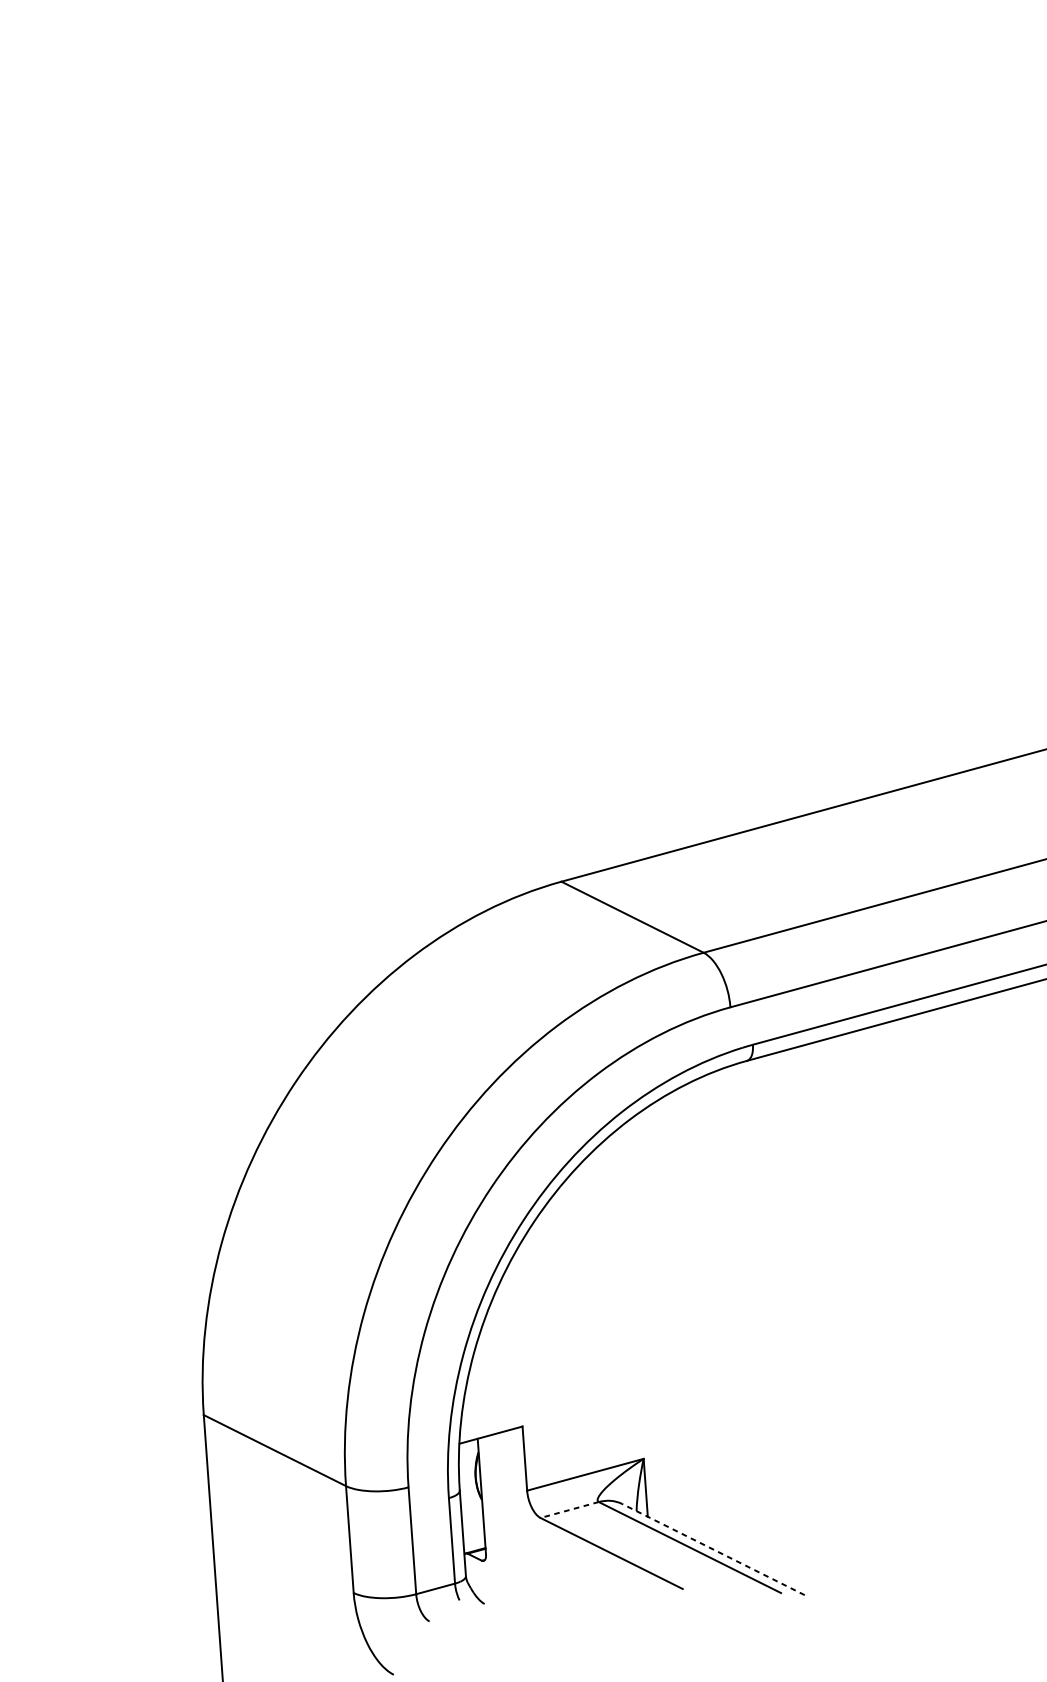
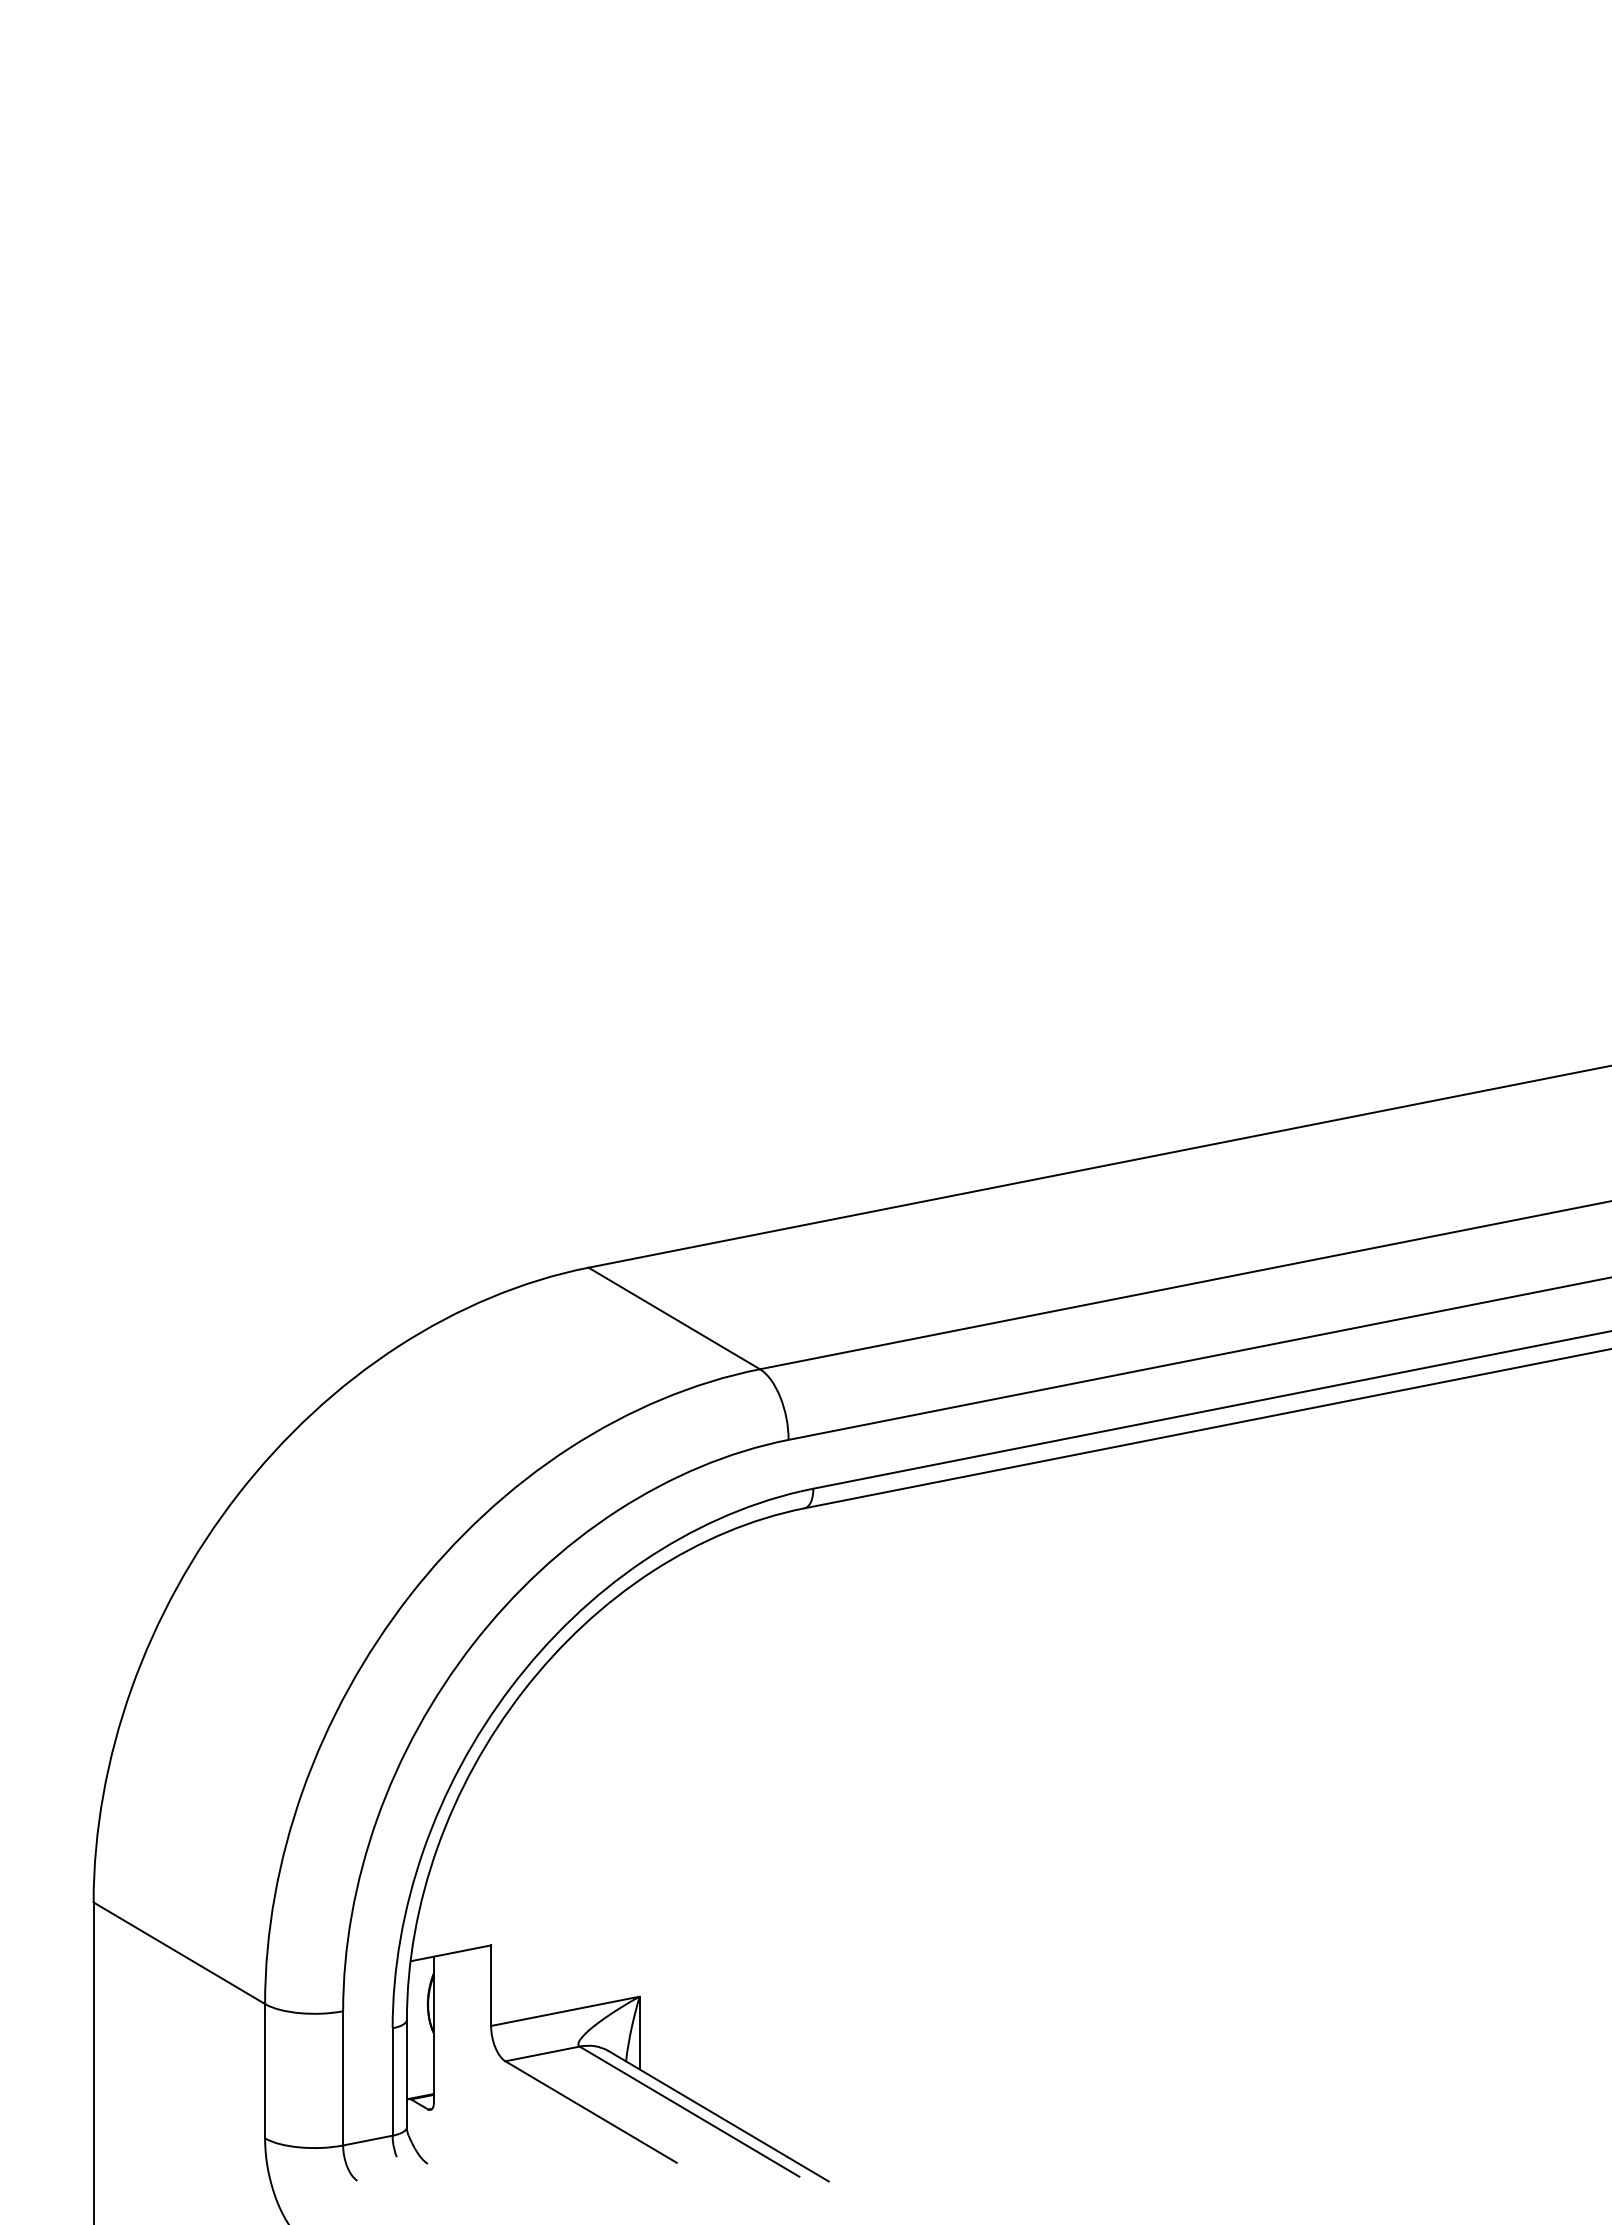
line: (569, 1509) -> (542, 2053), dashed -> solid
line: (713, 1549) -> (718, 2116), dashed -> solid

